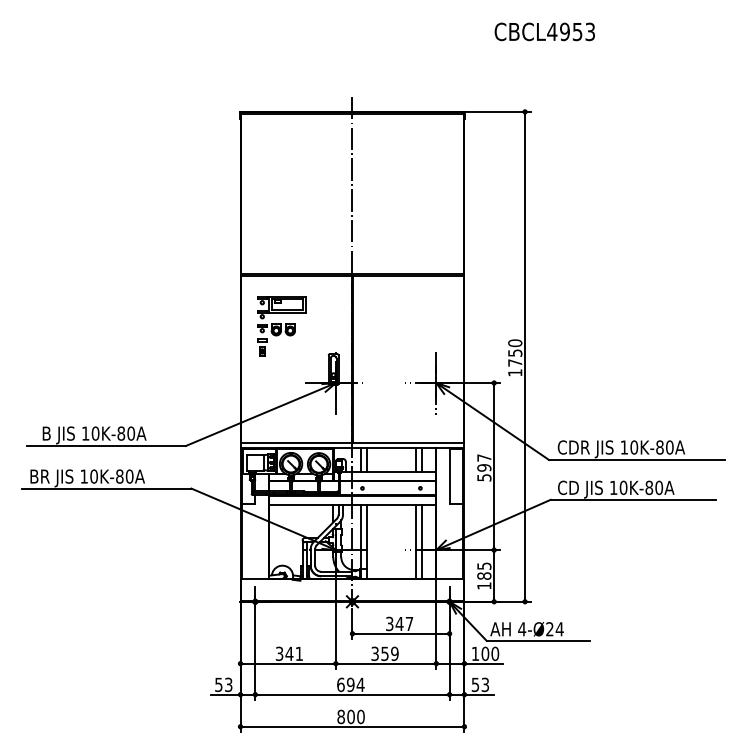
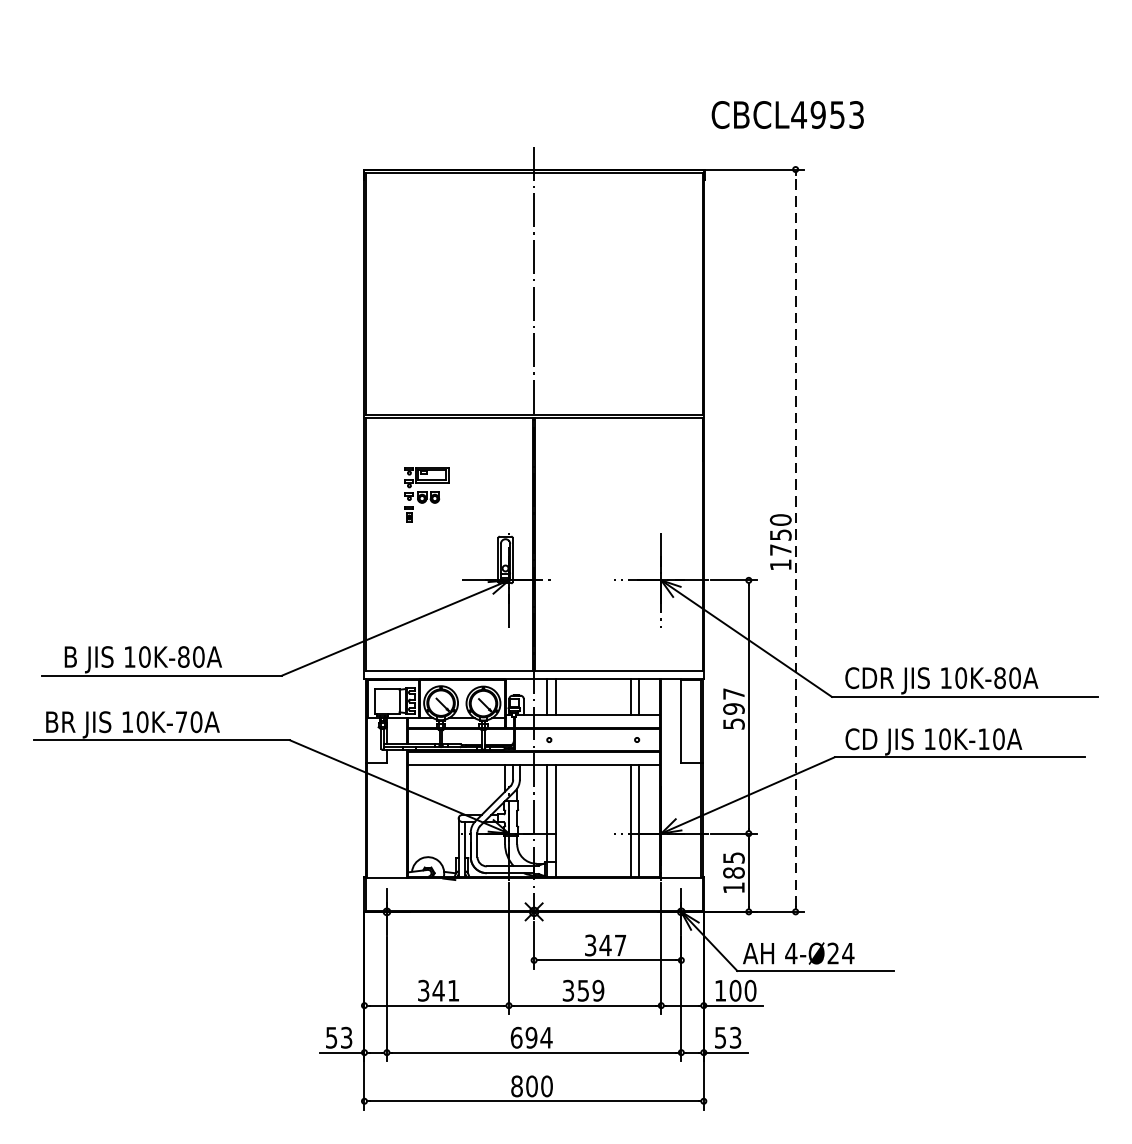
text: (544, 31) -> (787, 114), moved
part: (281, 326) -> (426, 494), size x0.6
line: (525, 356) -> (796, 540), solid -> dashed
text: (119, 476) -> (181, 722), 10K-80A -> 10K-70A
text: (649, 487) -> (984, 738), 10K-80A -> 10K-10A

